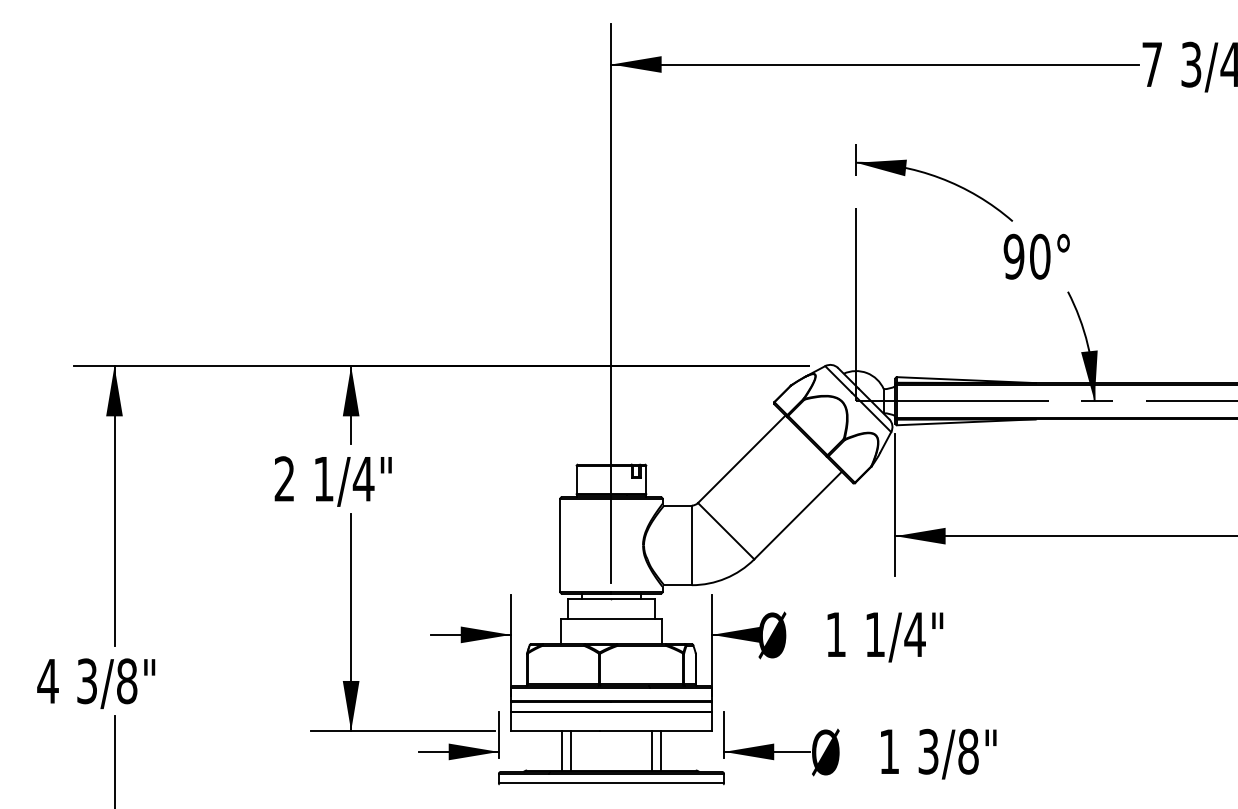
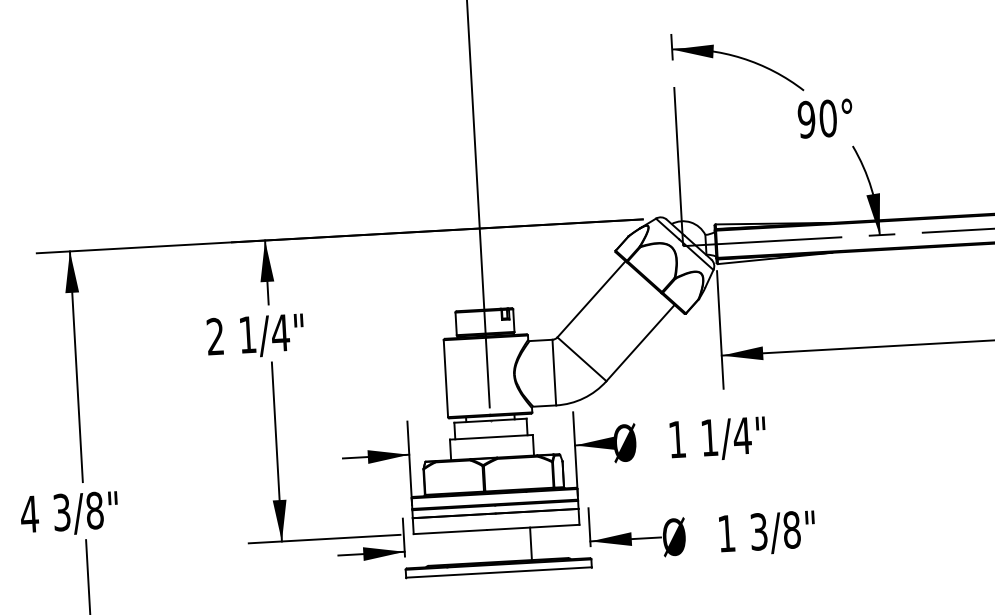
line: (561, 750) -> (456, 547), removed
line: (570, 750) -> (463, 547), removed
line: (661, 750) -> (538, 543), removed

